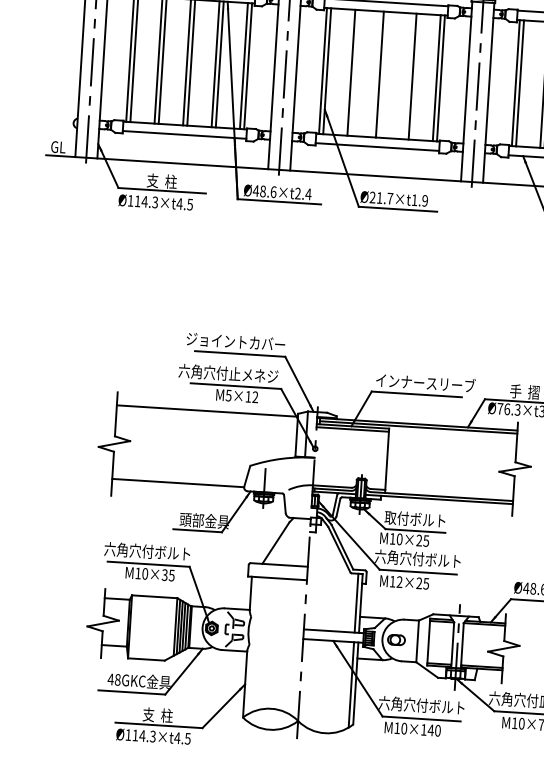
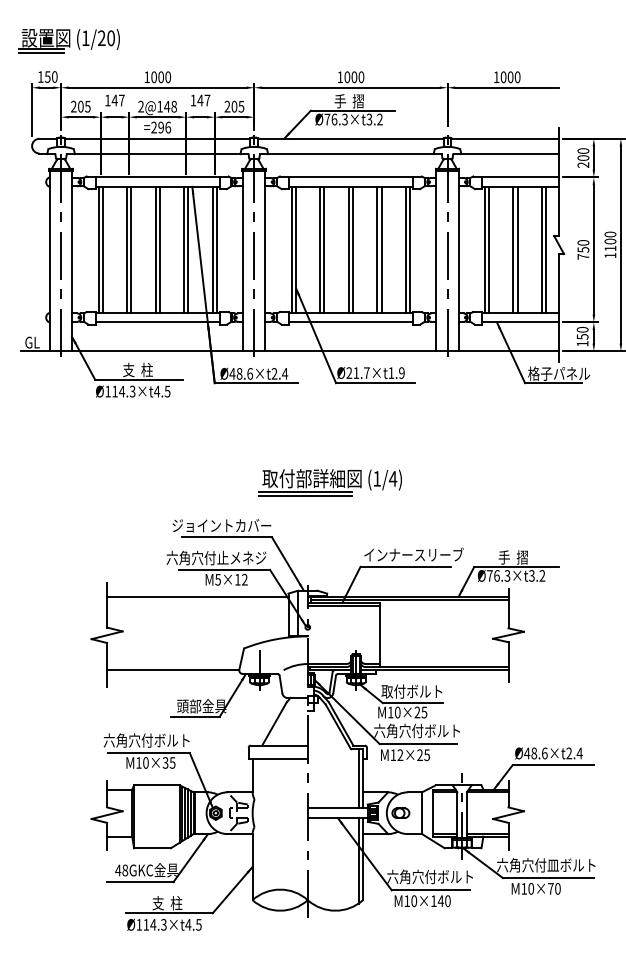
line: (355, 72) -> (324, 249), added
line: (384, 74) -> (353, 249), added
line: (408, 76) -> (377, 249), added
part: (346, 305) -> (329, 482), added

